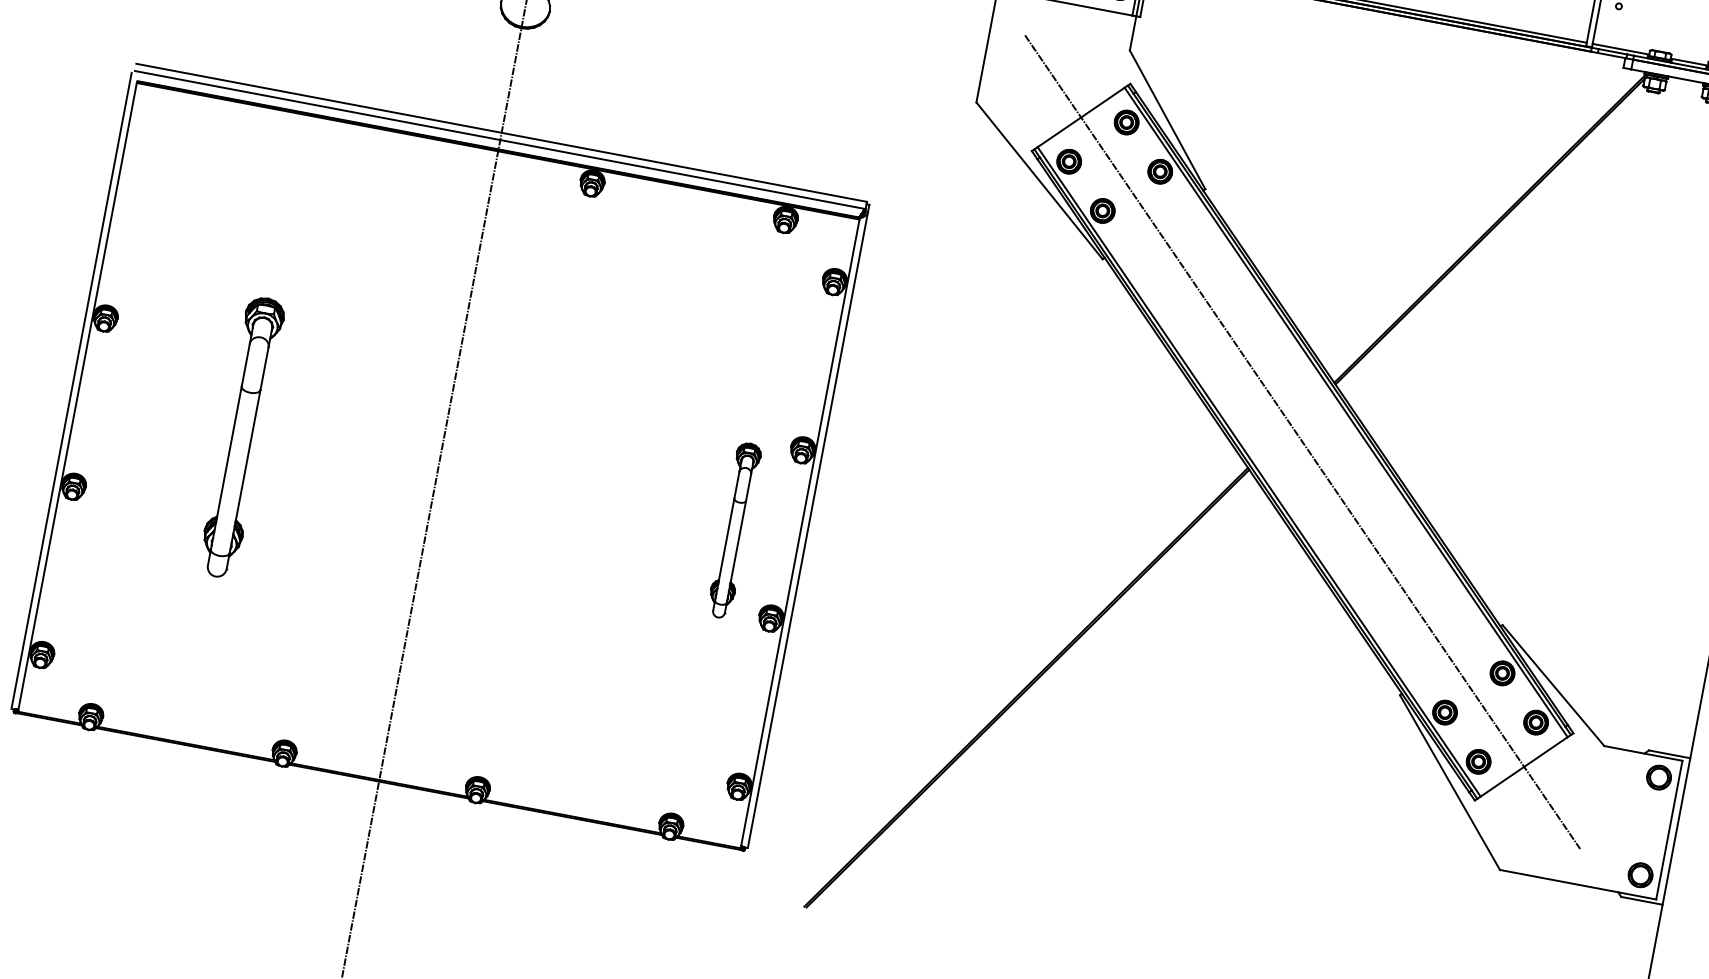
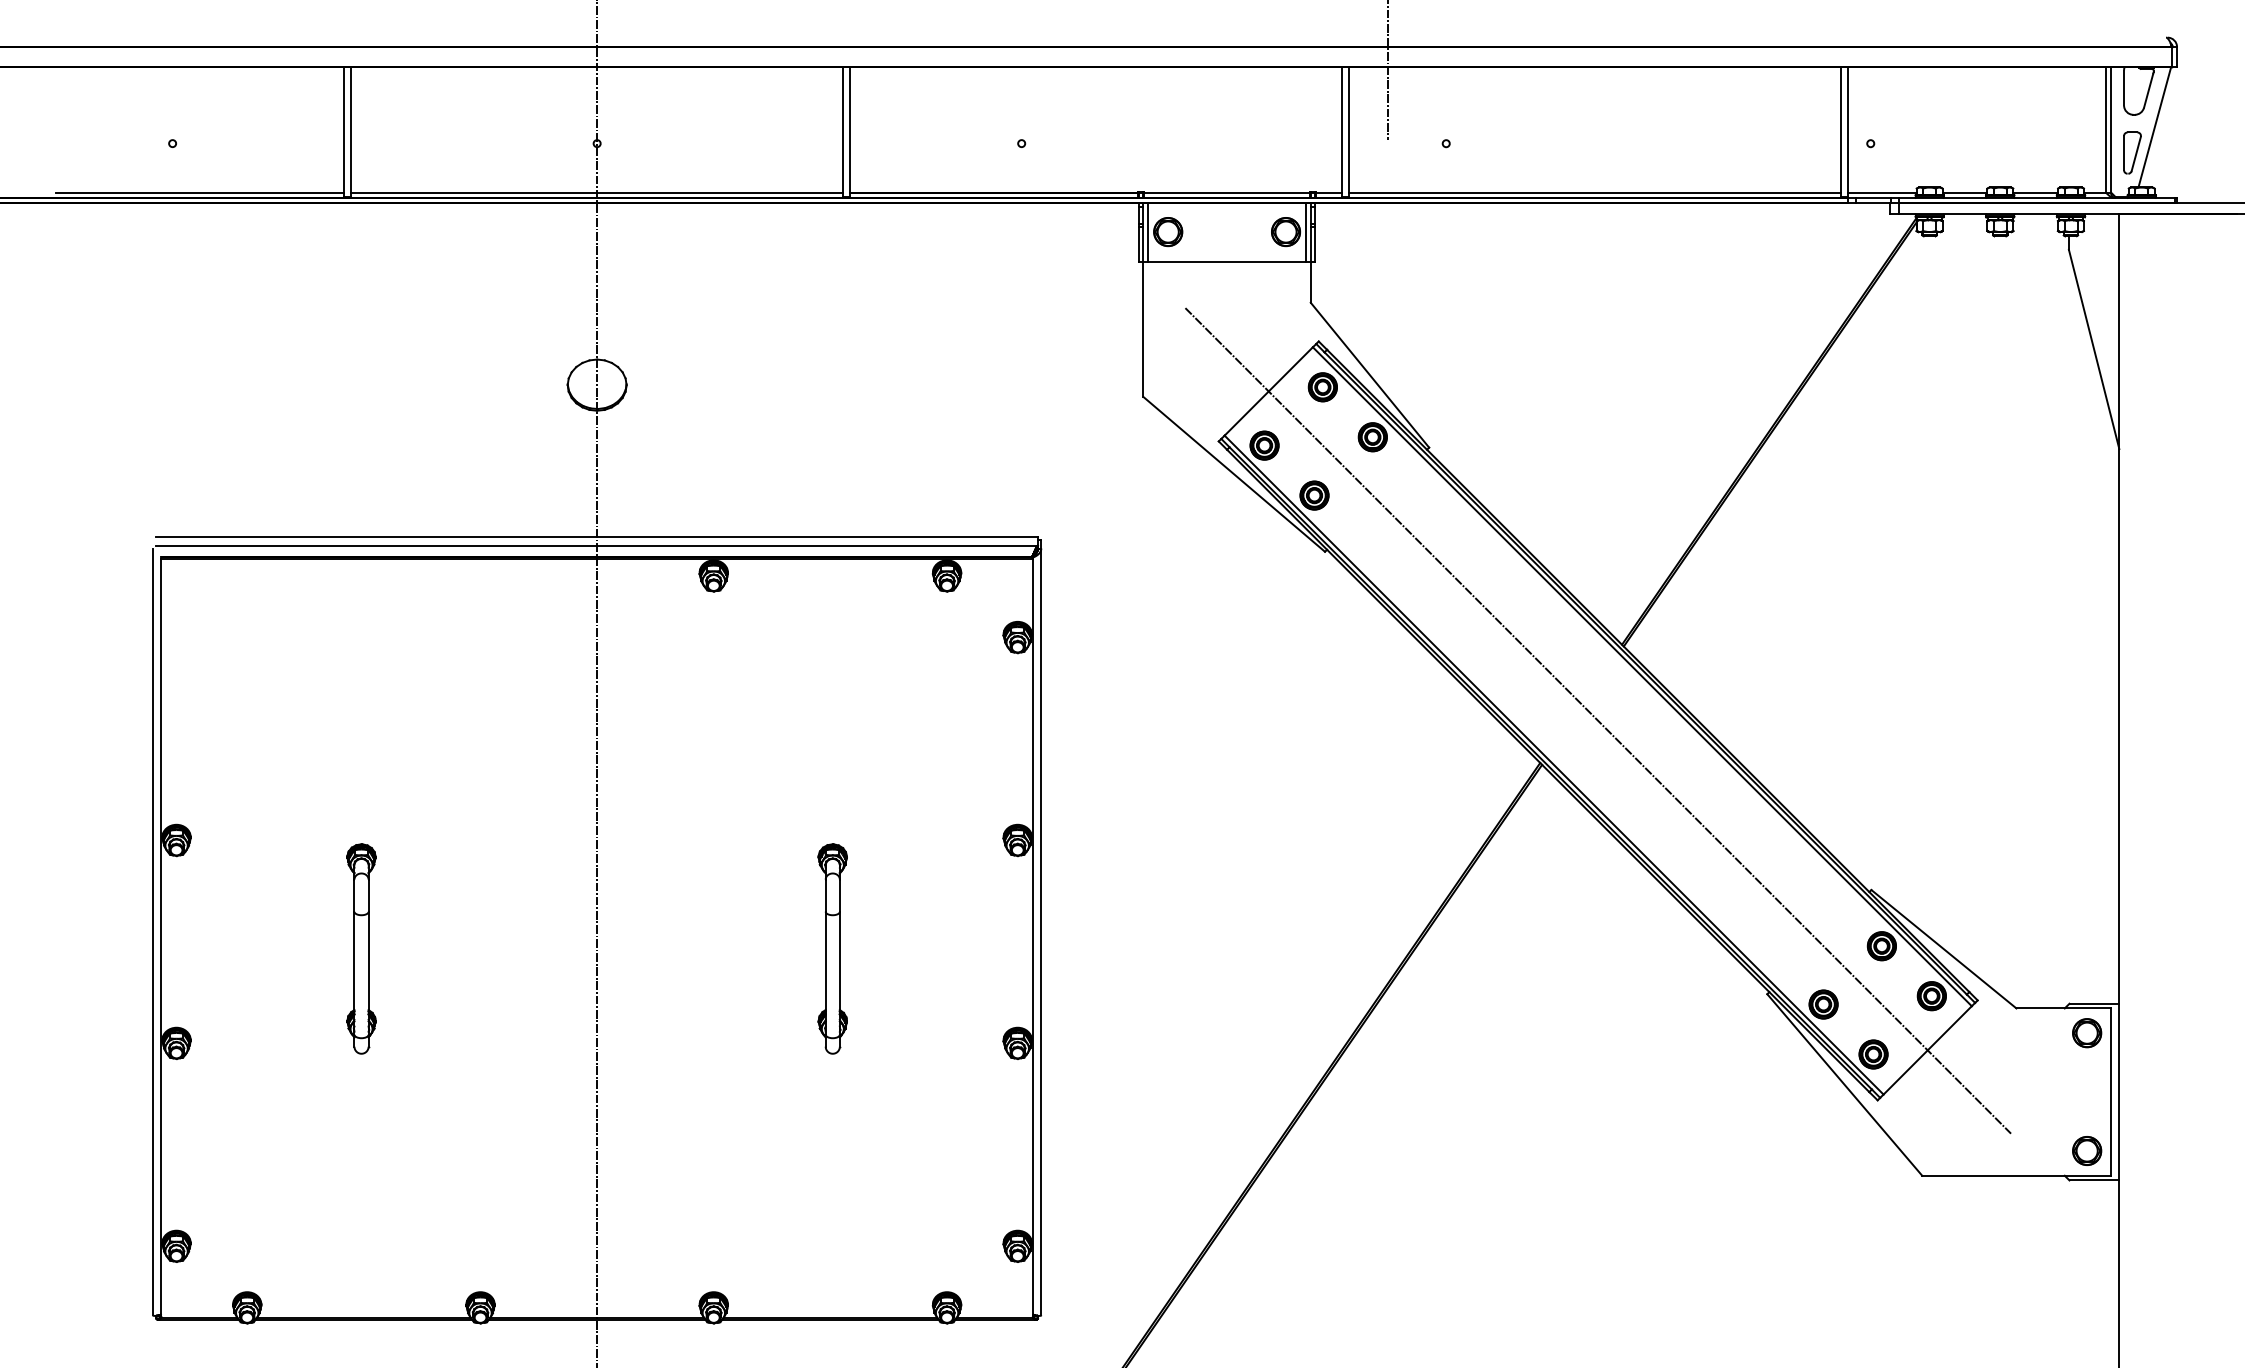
part: (241, 437) -> (361, 948), size x0.62
part: (734, 530) -> (832, 948), moved

